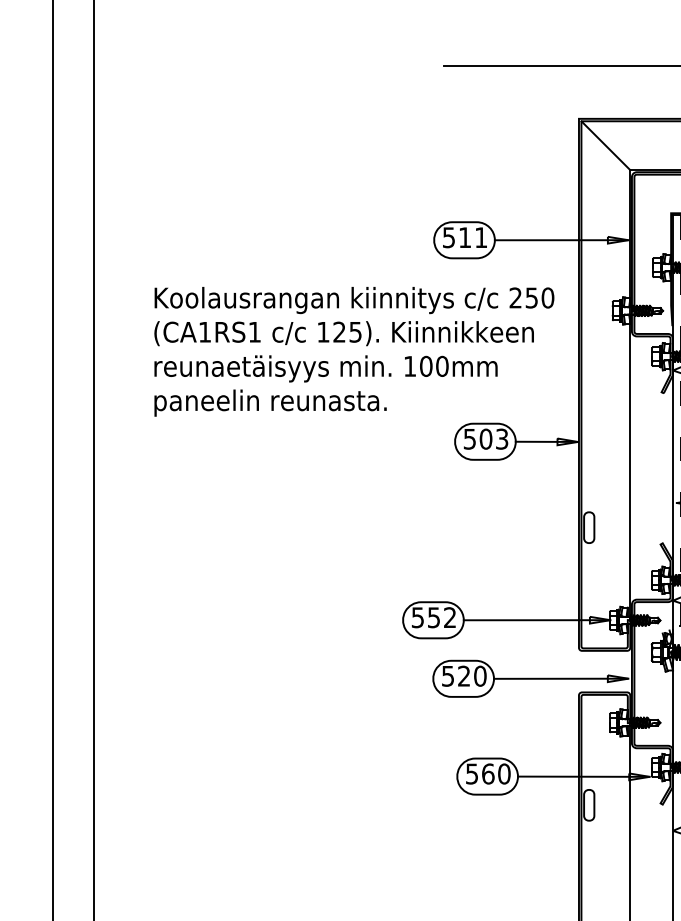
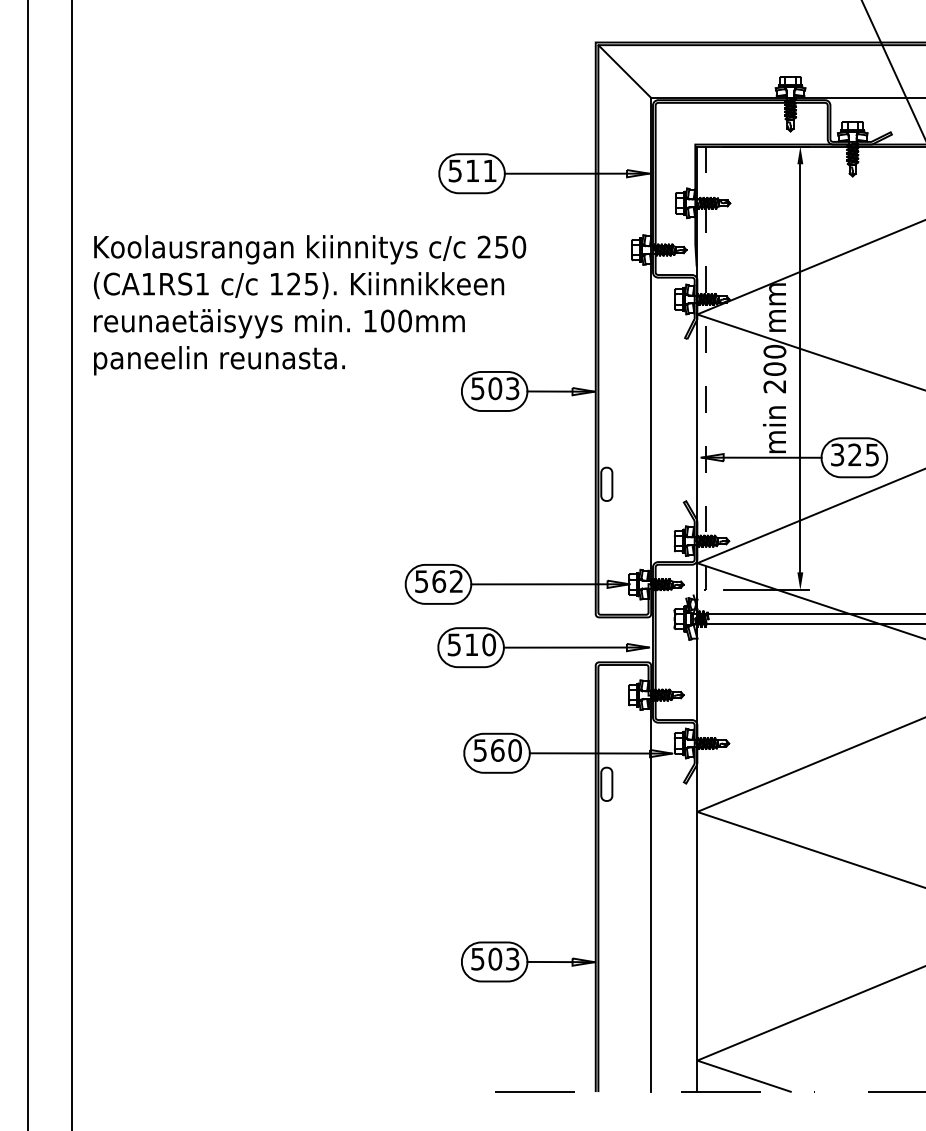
text: (354, 352) -> (310, 305), moved
text: (434, 617) -> (439, 581), 552 -> 562
text: (464, 675) -> (471, 644), 520 -> 510

